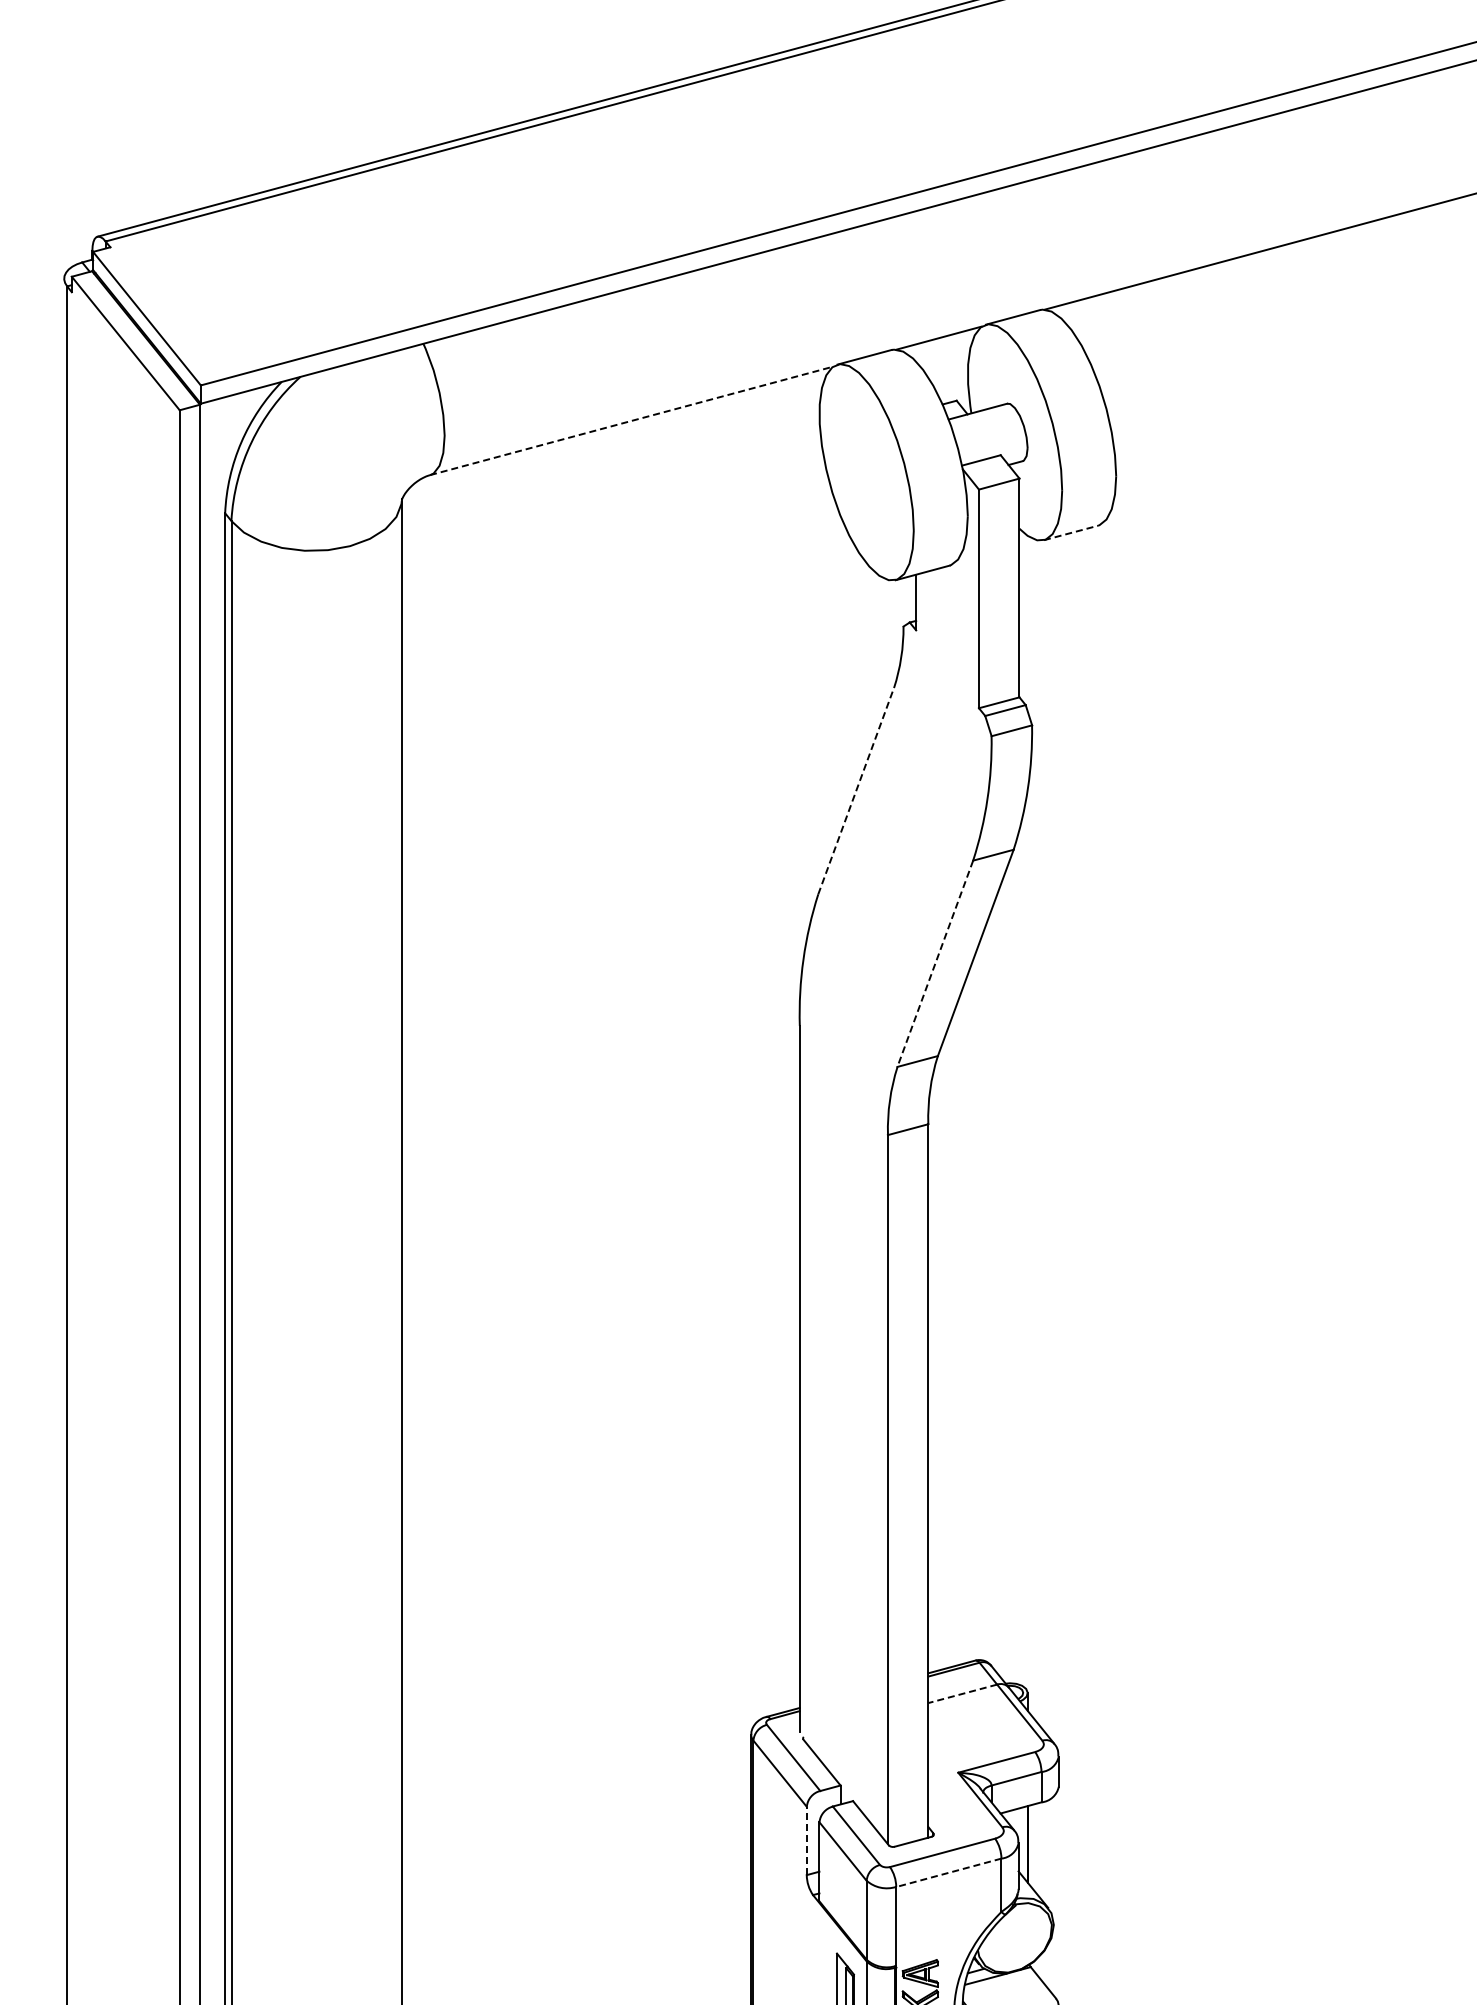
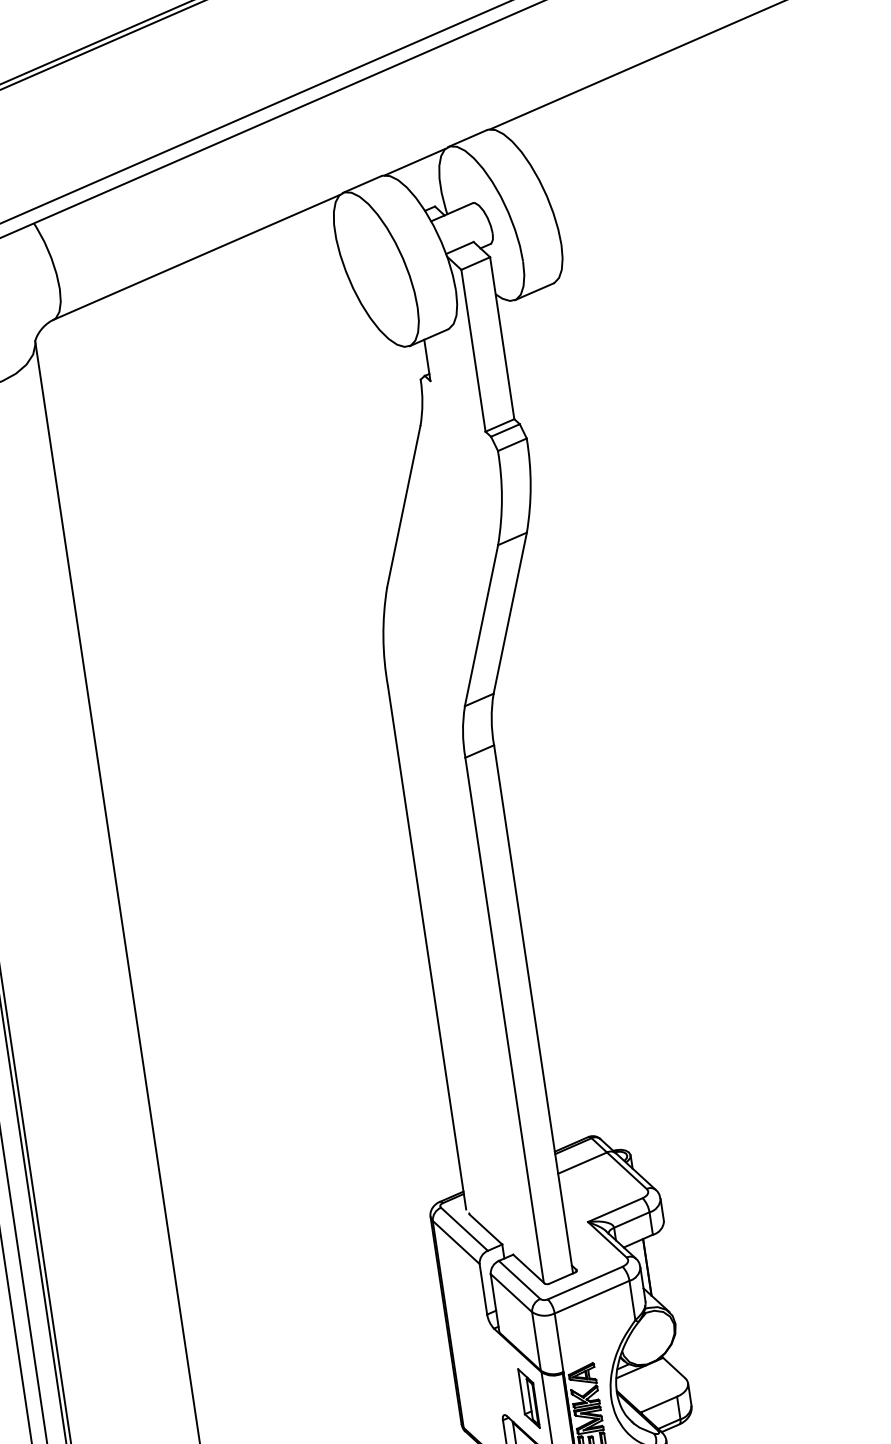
line: (631, 420) -> (196, 257), dashed -> solid
line: (1071, 532) -> (534, 291), dashed -> solid
line: (856, 791) -> (404, 506), dashed -> solid
line: (935, 963) -> (481, 625), dashed -> solid
line: (962, 1693) -> (582, 1162), dashed -> solid
line: (806, 1840) -> (483, 1288), dashed -> solid
line: (948, 1872) -> (591, 1296), dashed -> solid

